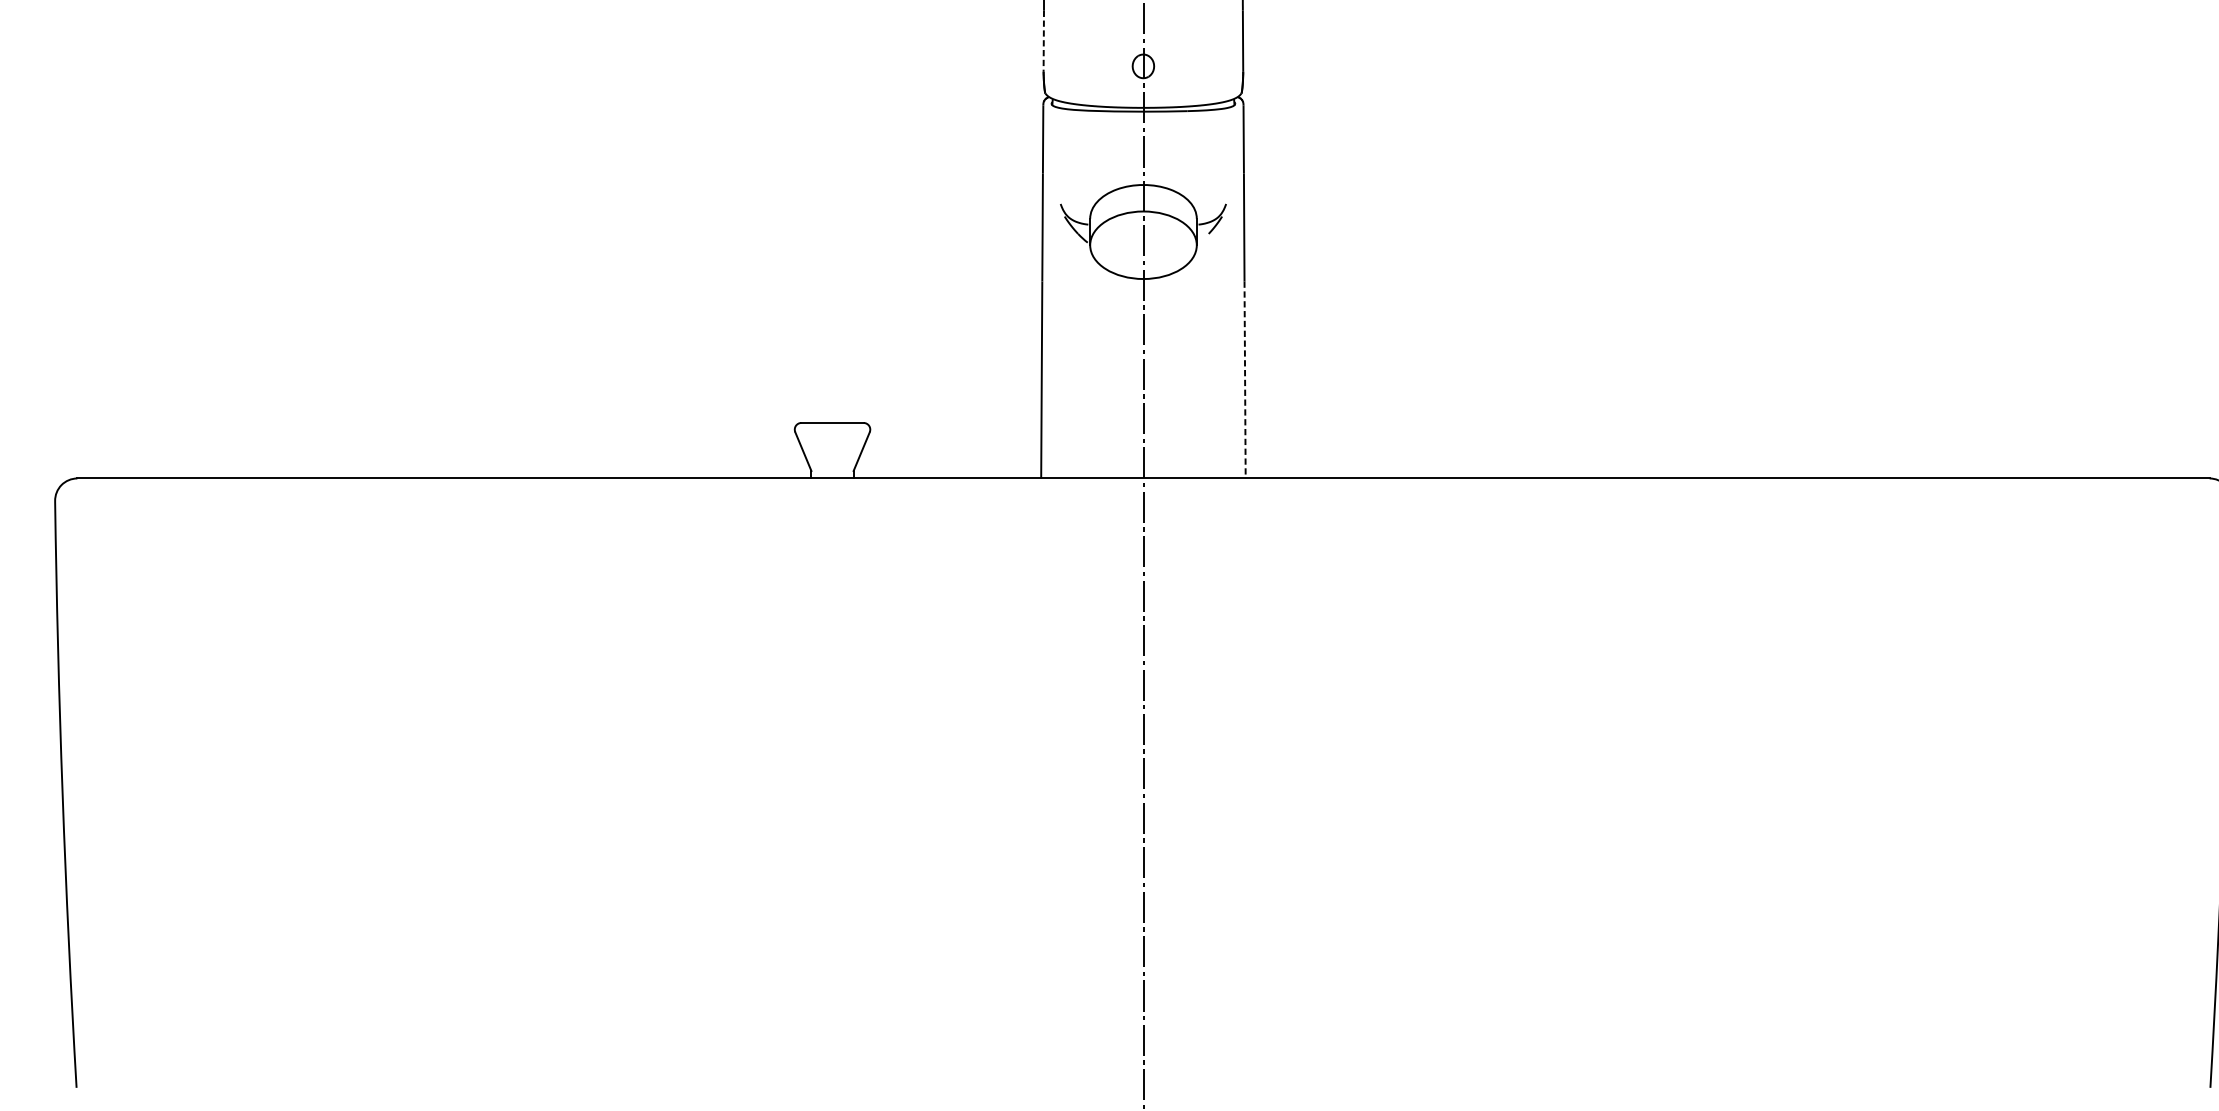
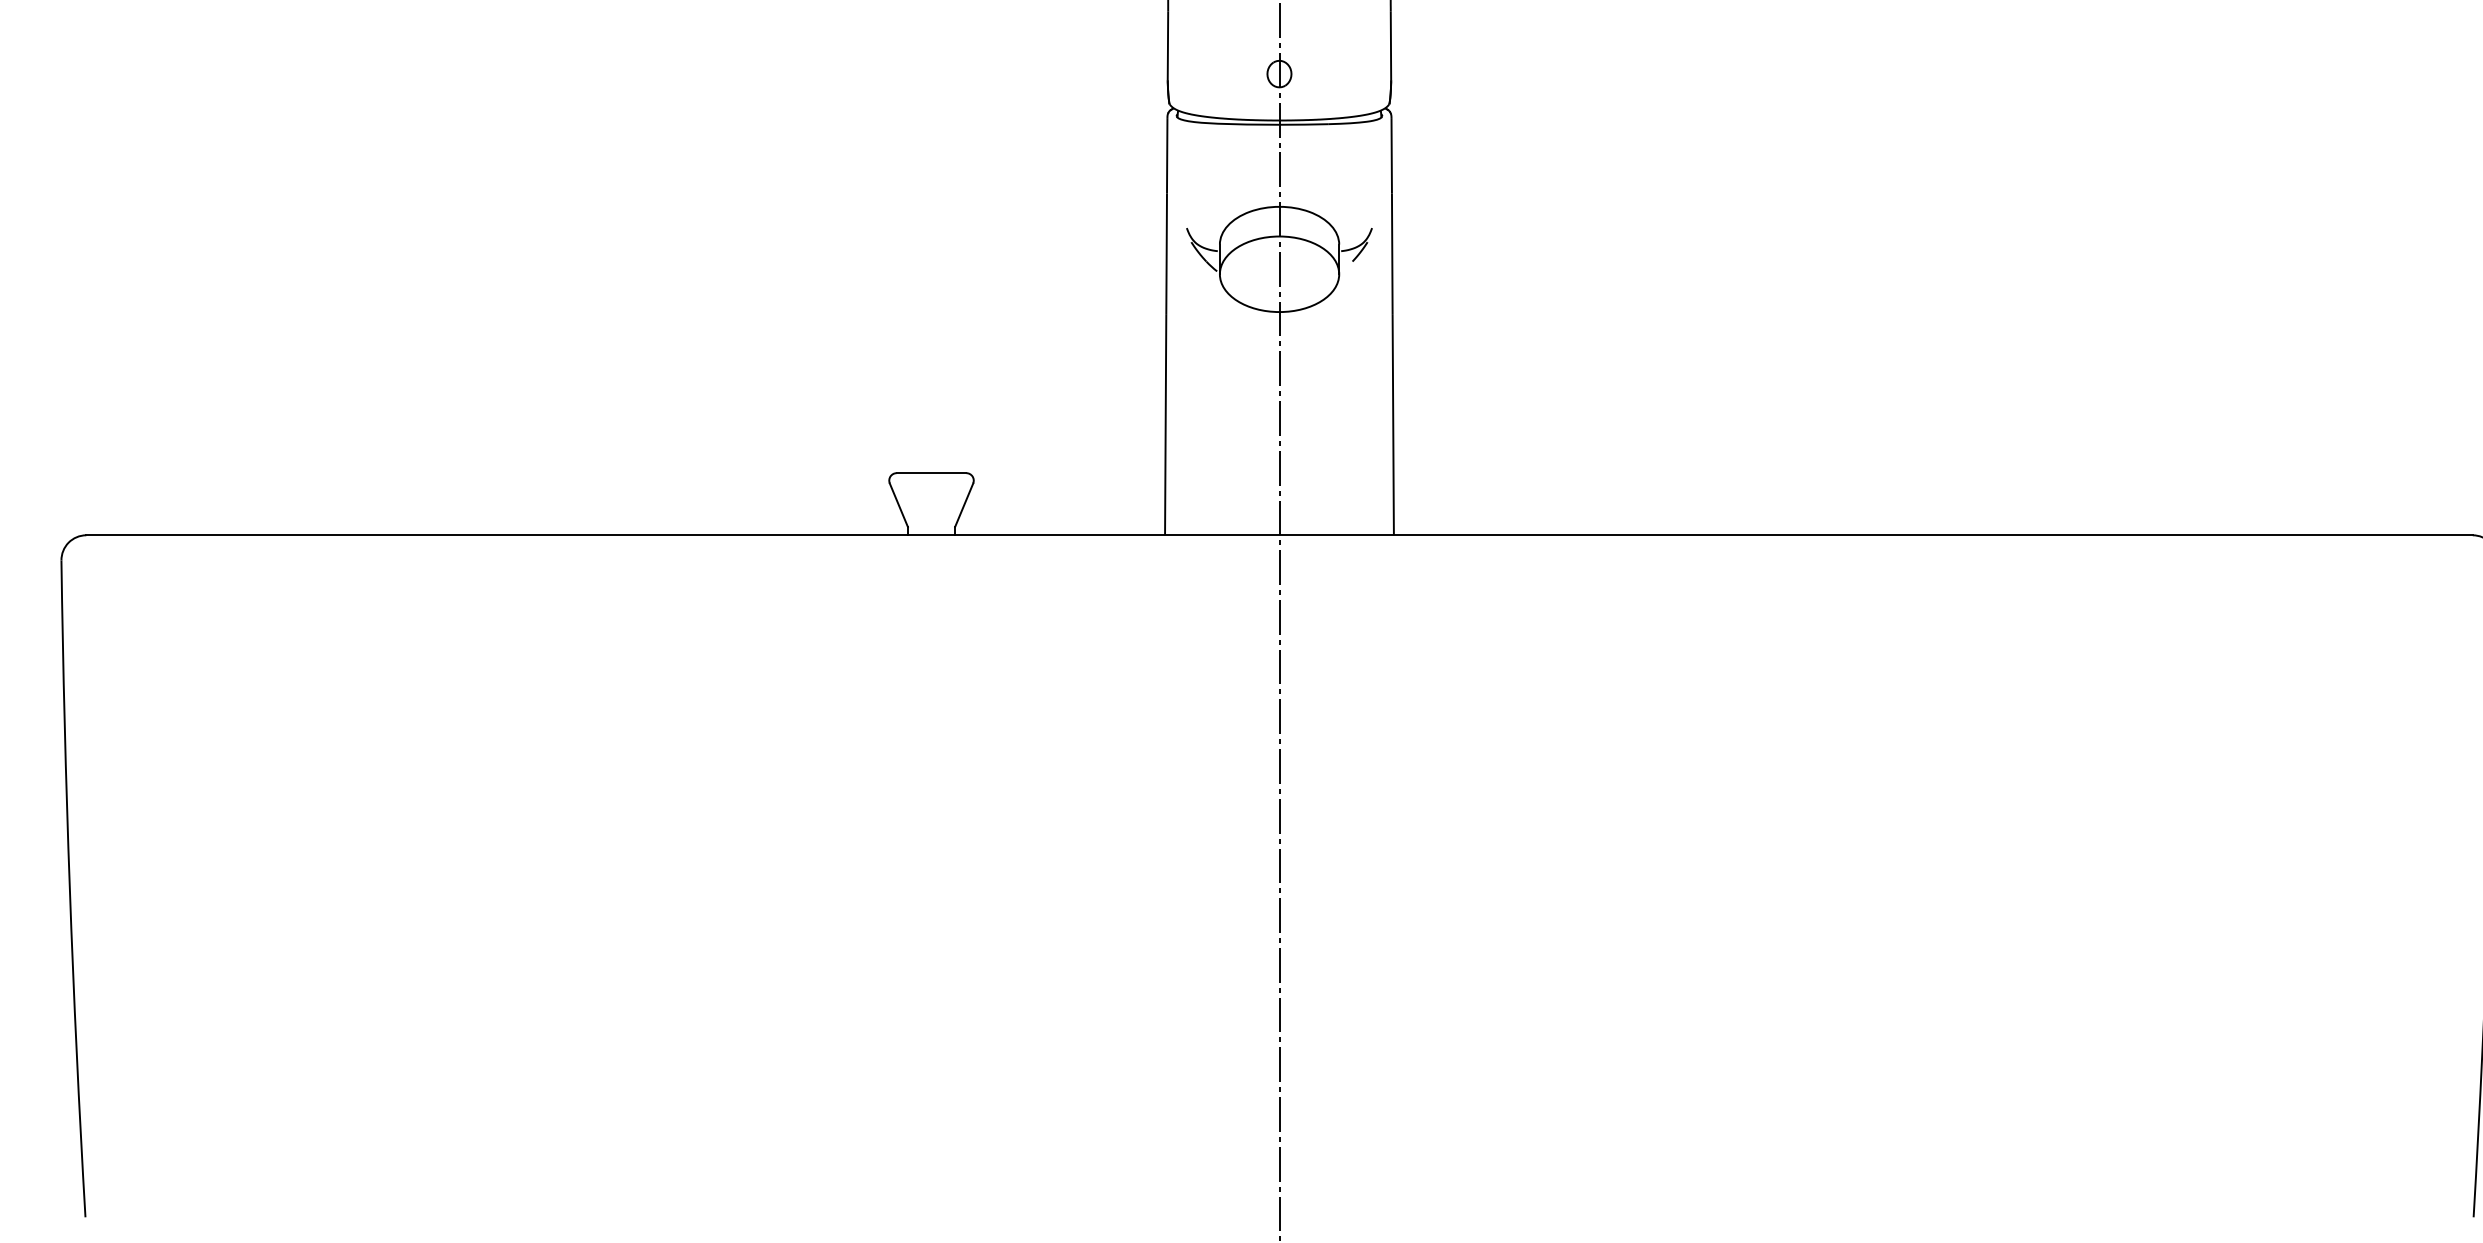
line: (1043, 41) -> (1167, 46), dashed -> solid
line: (1245, 380) -> (1393, 425), dashed -> solid

